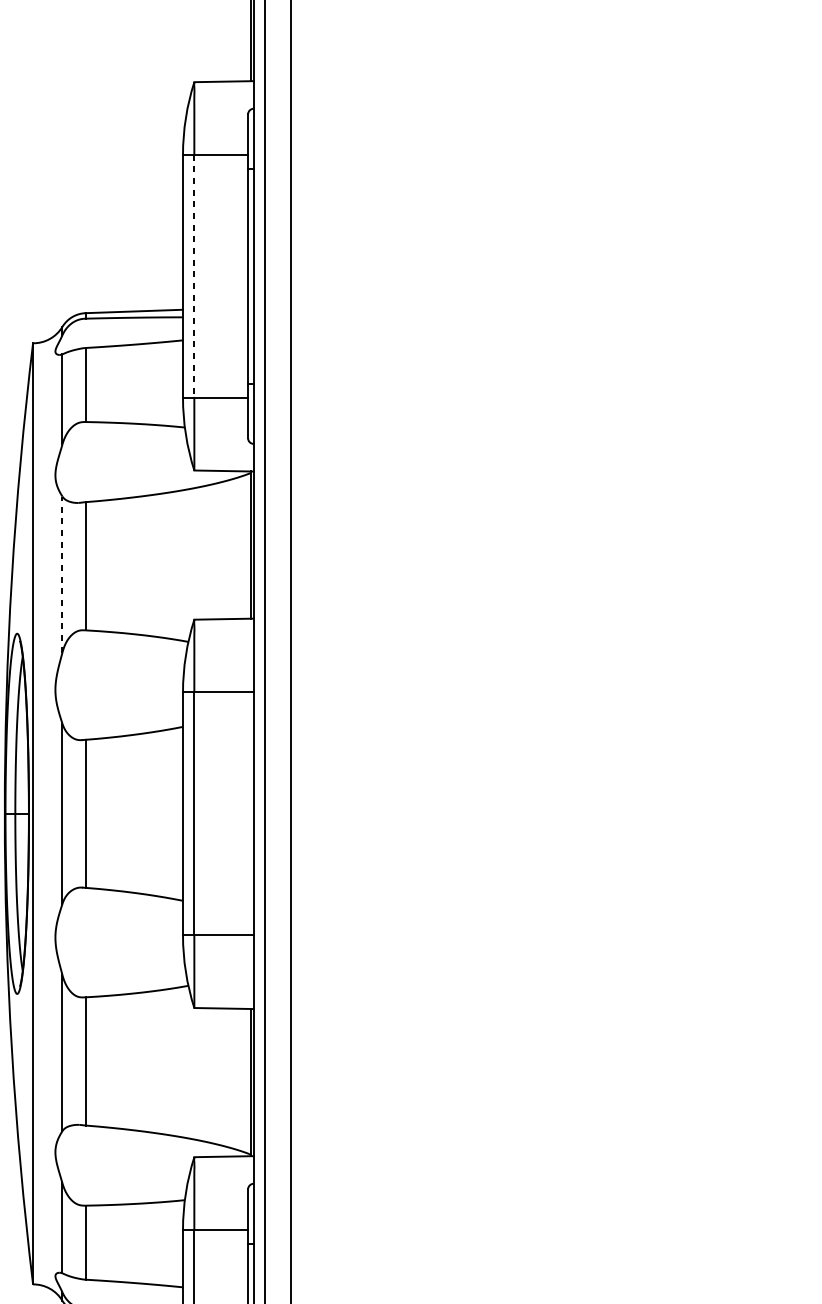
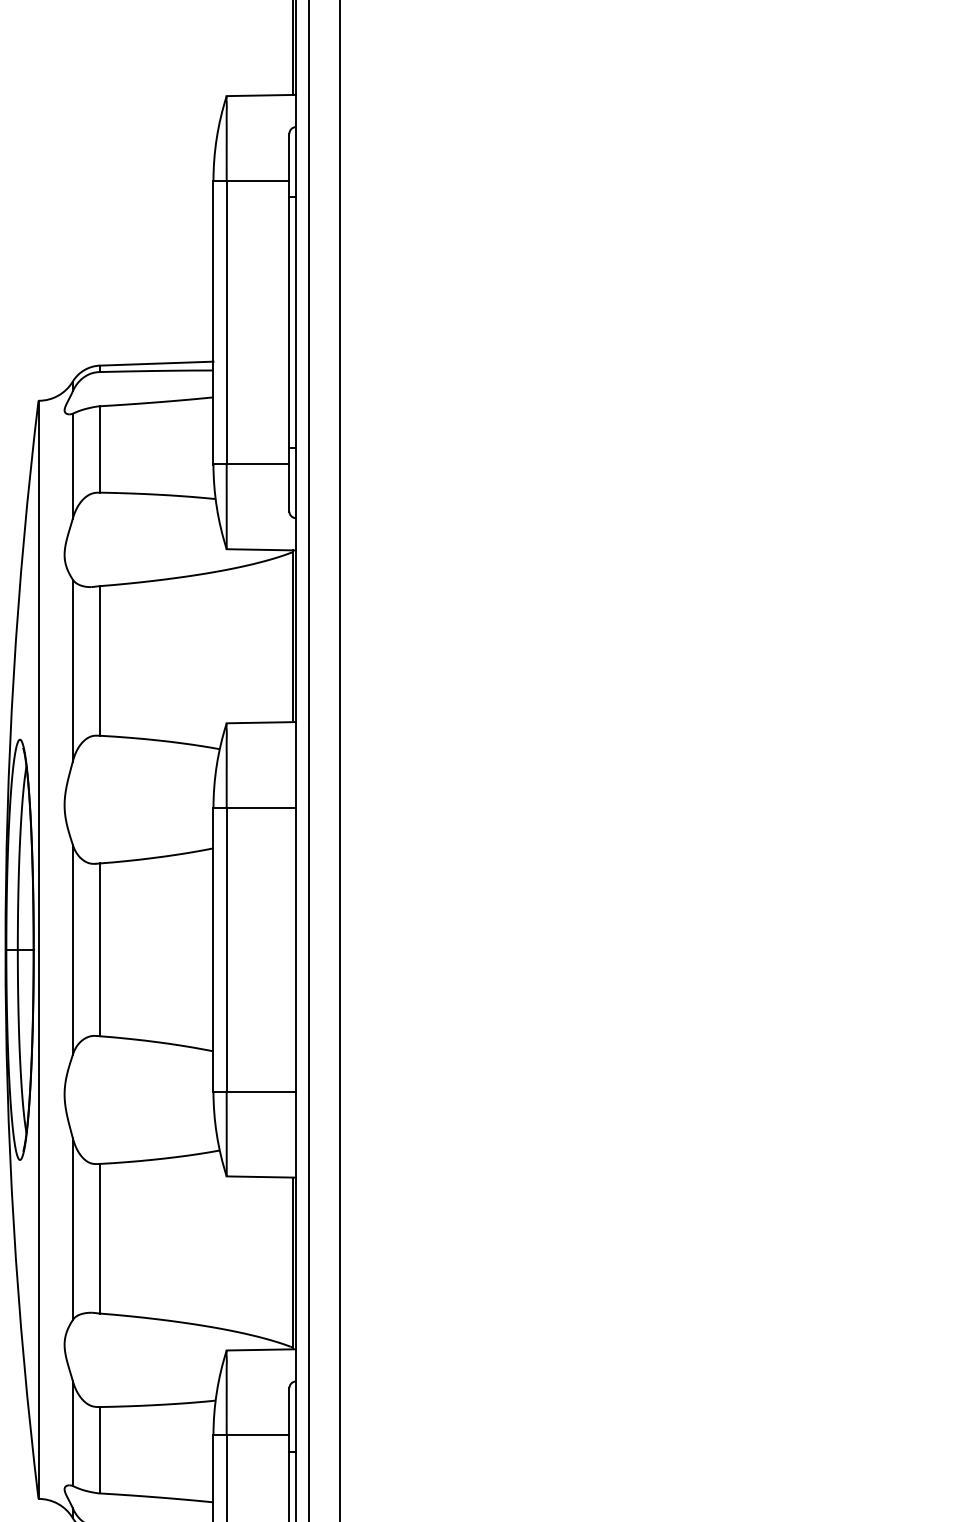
line: (194, 276) -> (226, 322), dashed -> solid
line: (62, 574) -> (72, 670), dashed -> solid

